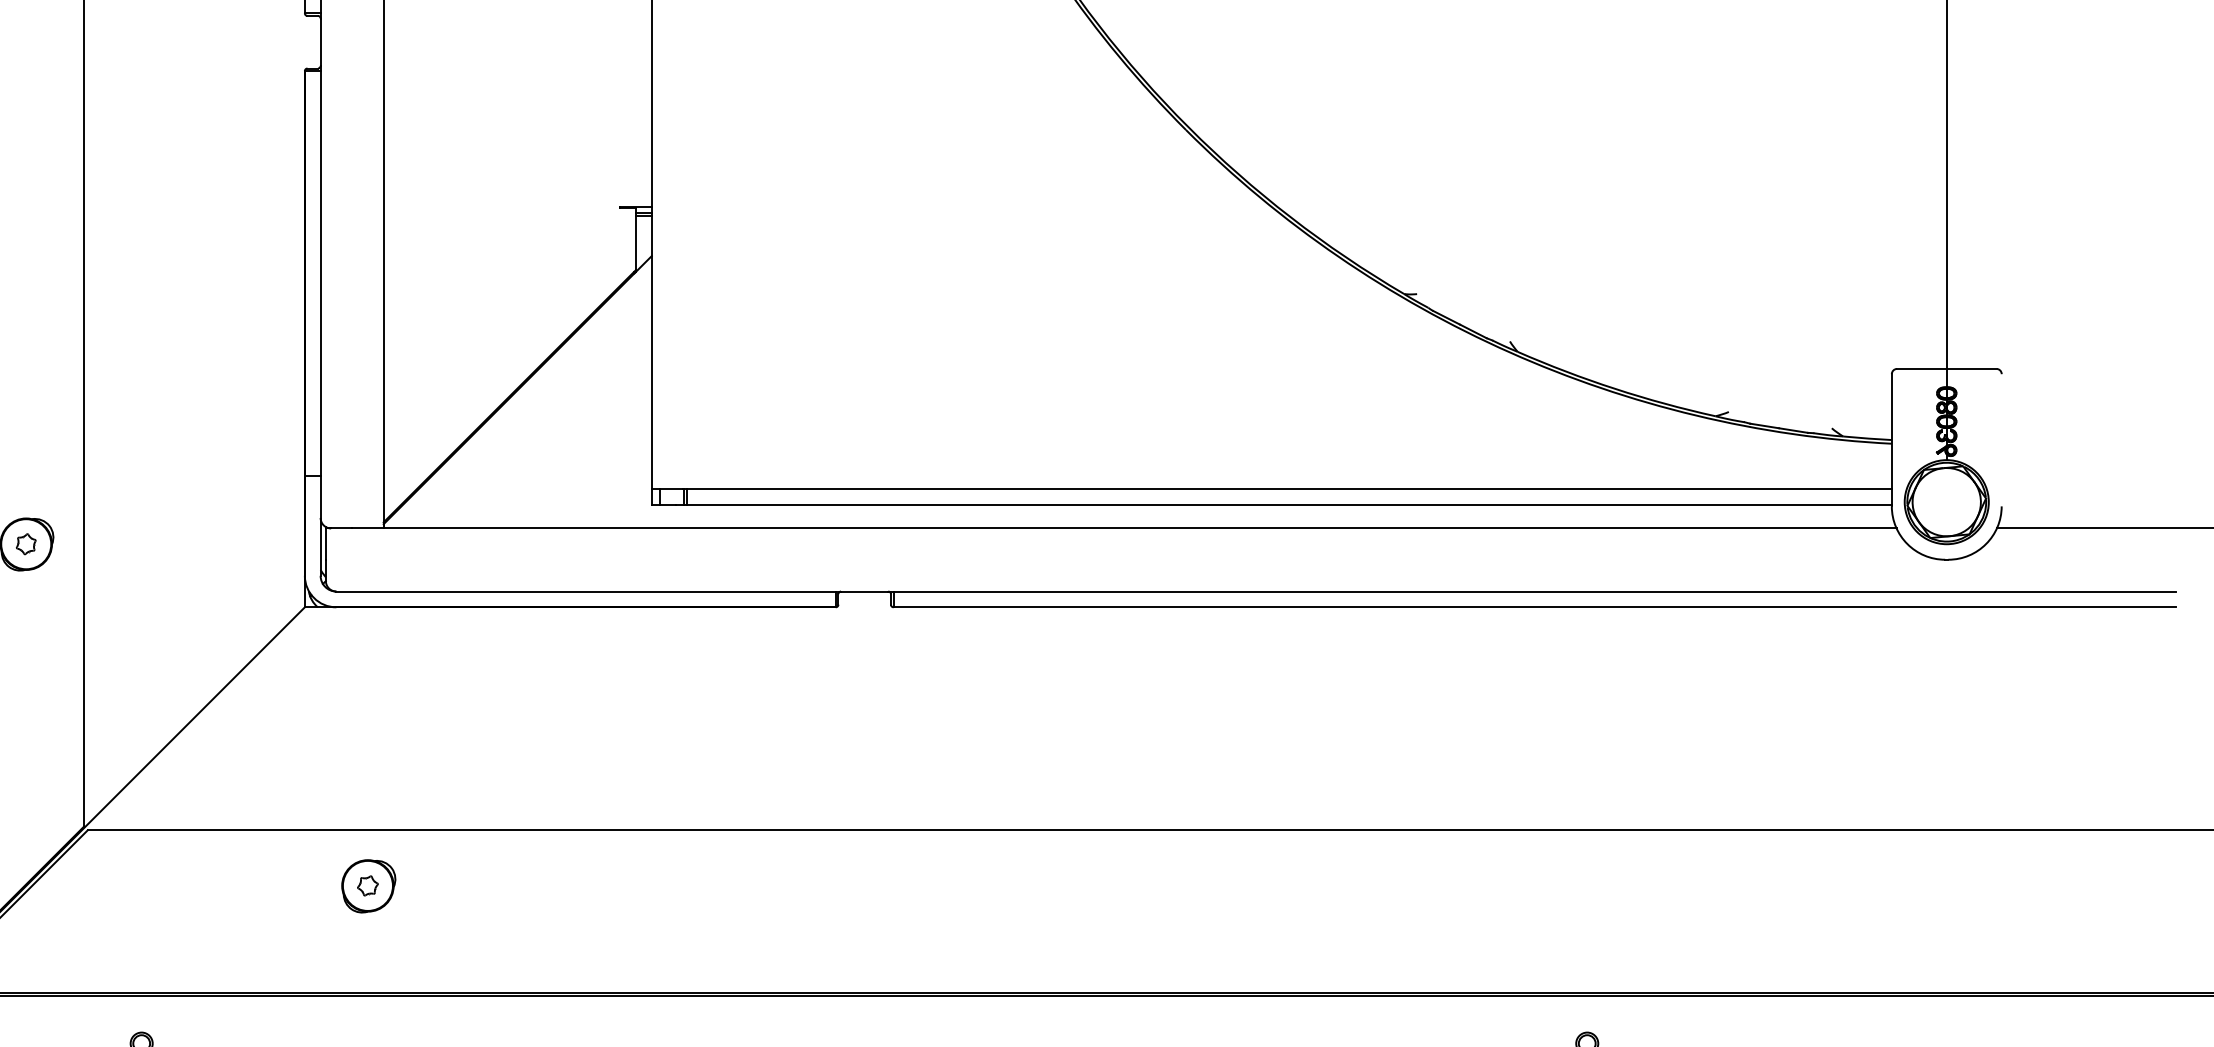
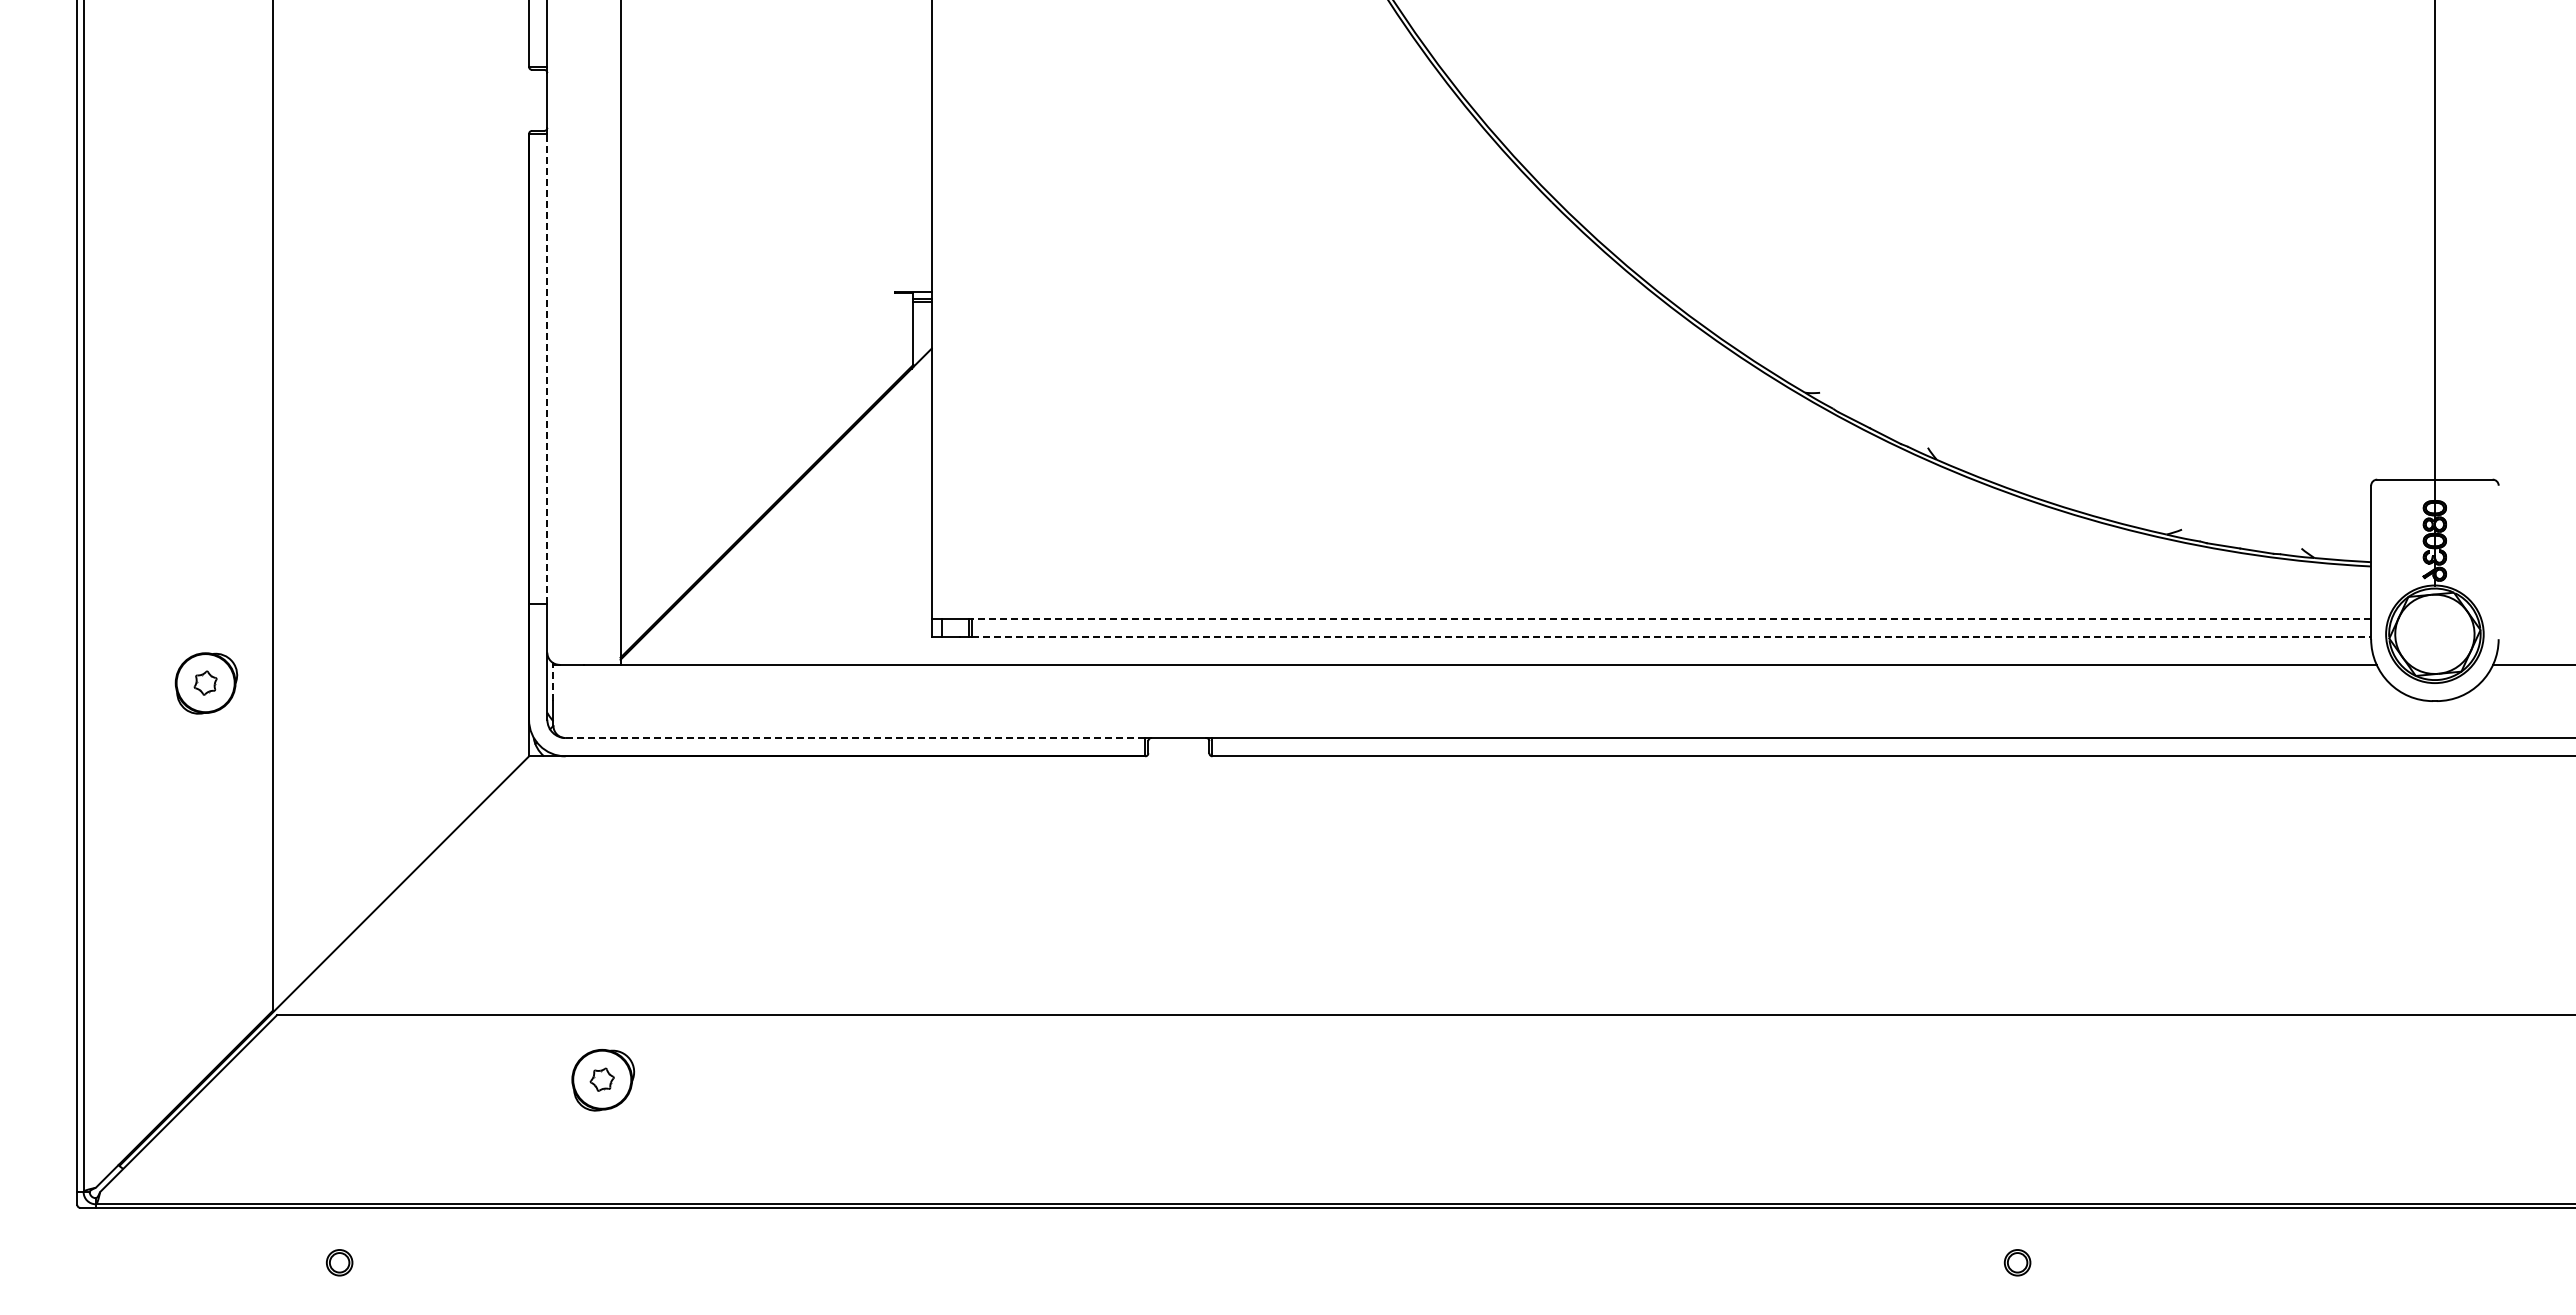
line: (320, 273) -> (547, 368), solid -> dashed
line: (1287, 489) -> (1669, 619), solid -> dashed
line: (1289, 504) -> (1672, 637), solid -> dashed
line: (325, 543) -> (553, 682), solid -> dashed
line: (586, 591) -> (855, 738), solid -> dashed

